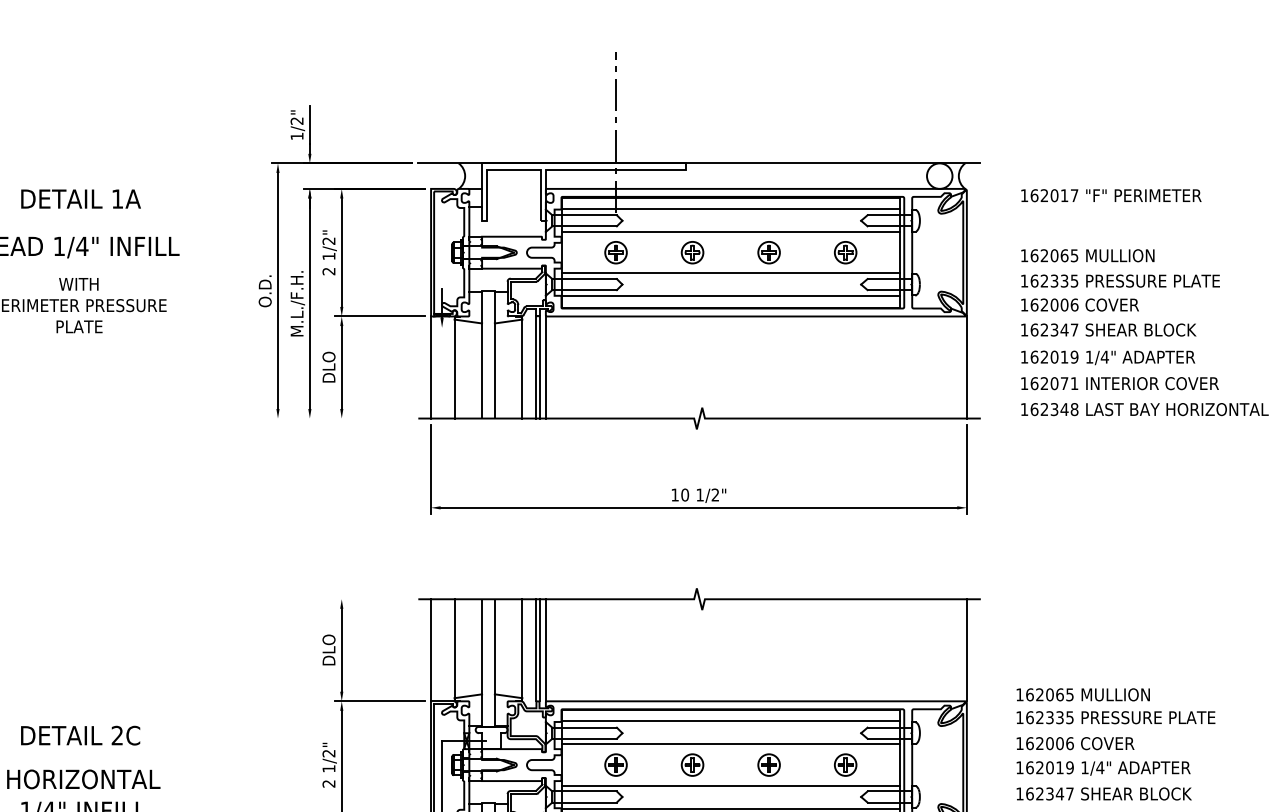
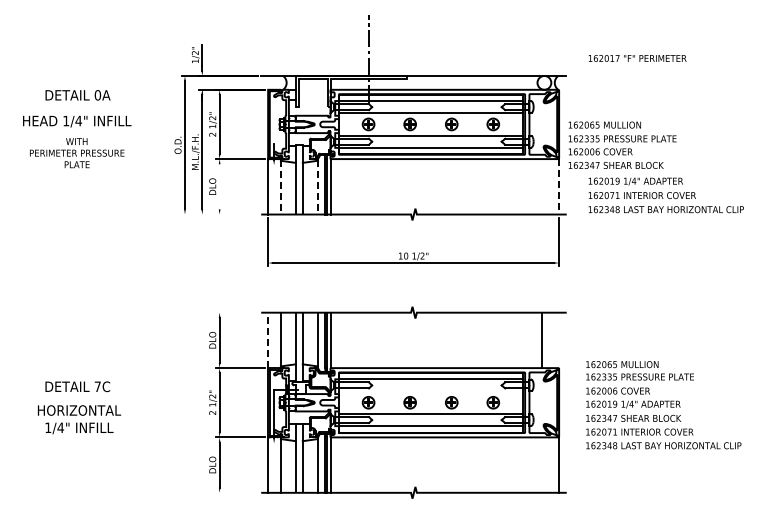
text: (1111, 195) -> (637, 58), moved
text: (116, 199) -> (97, 95), 1A -> 0A
text: (1120, 291) -> (622, 144), moved
line: (341, 366) -> (219, 186), removed
line: (967, 366) -> (559, 186), solid -> dashed
line: (453, 368) -> (280, 187), solid -> dashed
line: (521, 368) -> (317, 187), solid -> dashed
line: (431, 650) -> (268, 340), solid -> dashed
line: (967, 650) -> (542, 340), moved
text: (116, 735) -> (97, 386), 2C -> 7C
line: (730, 744) -> (430, 391), removed

